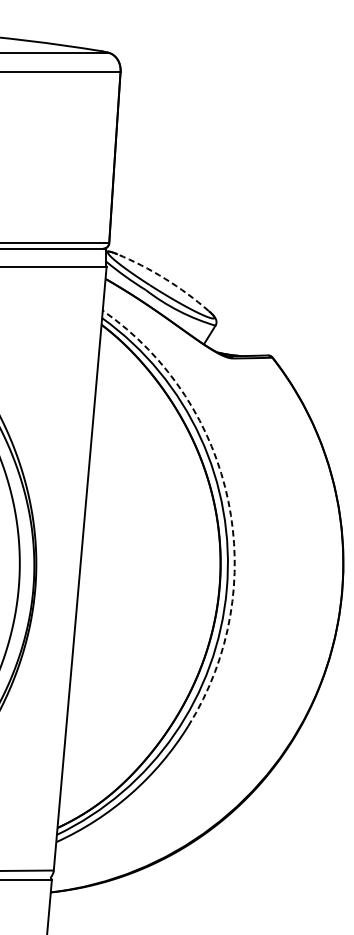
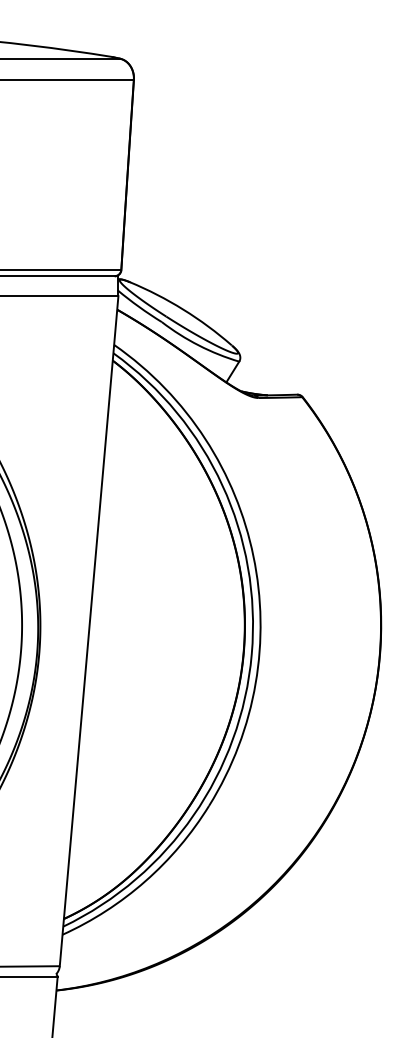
arc: (165, 278) -> (183, 309), dashed -> solid
arc: (228, 501) -> (253, 556), dashed -> solid

